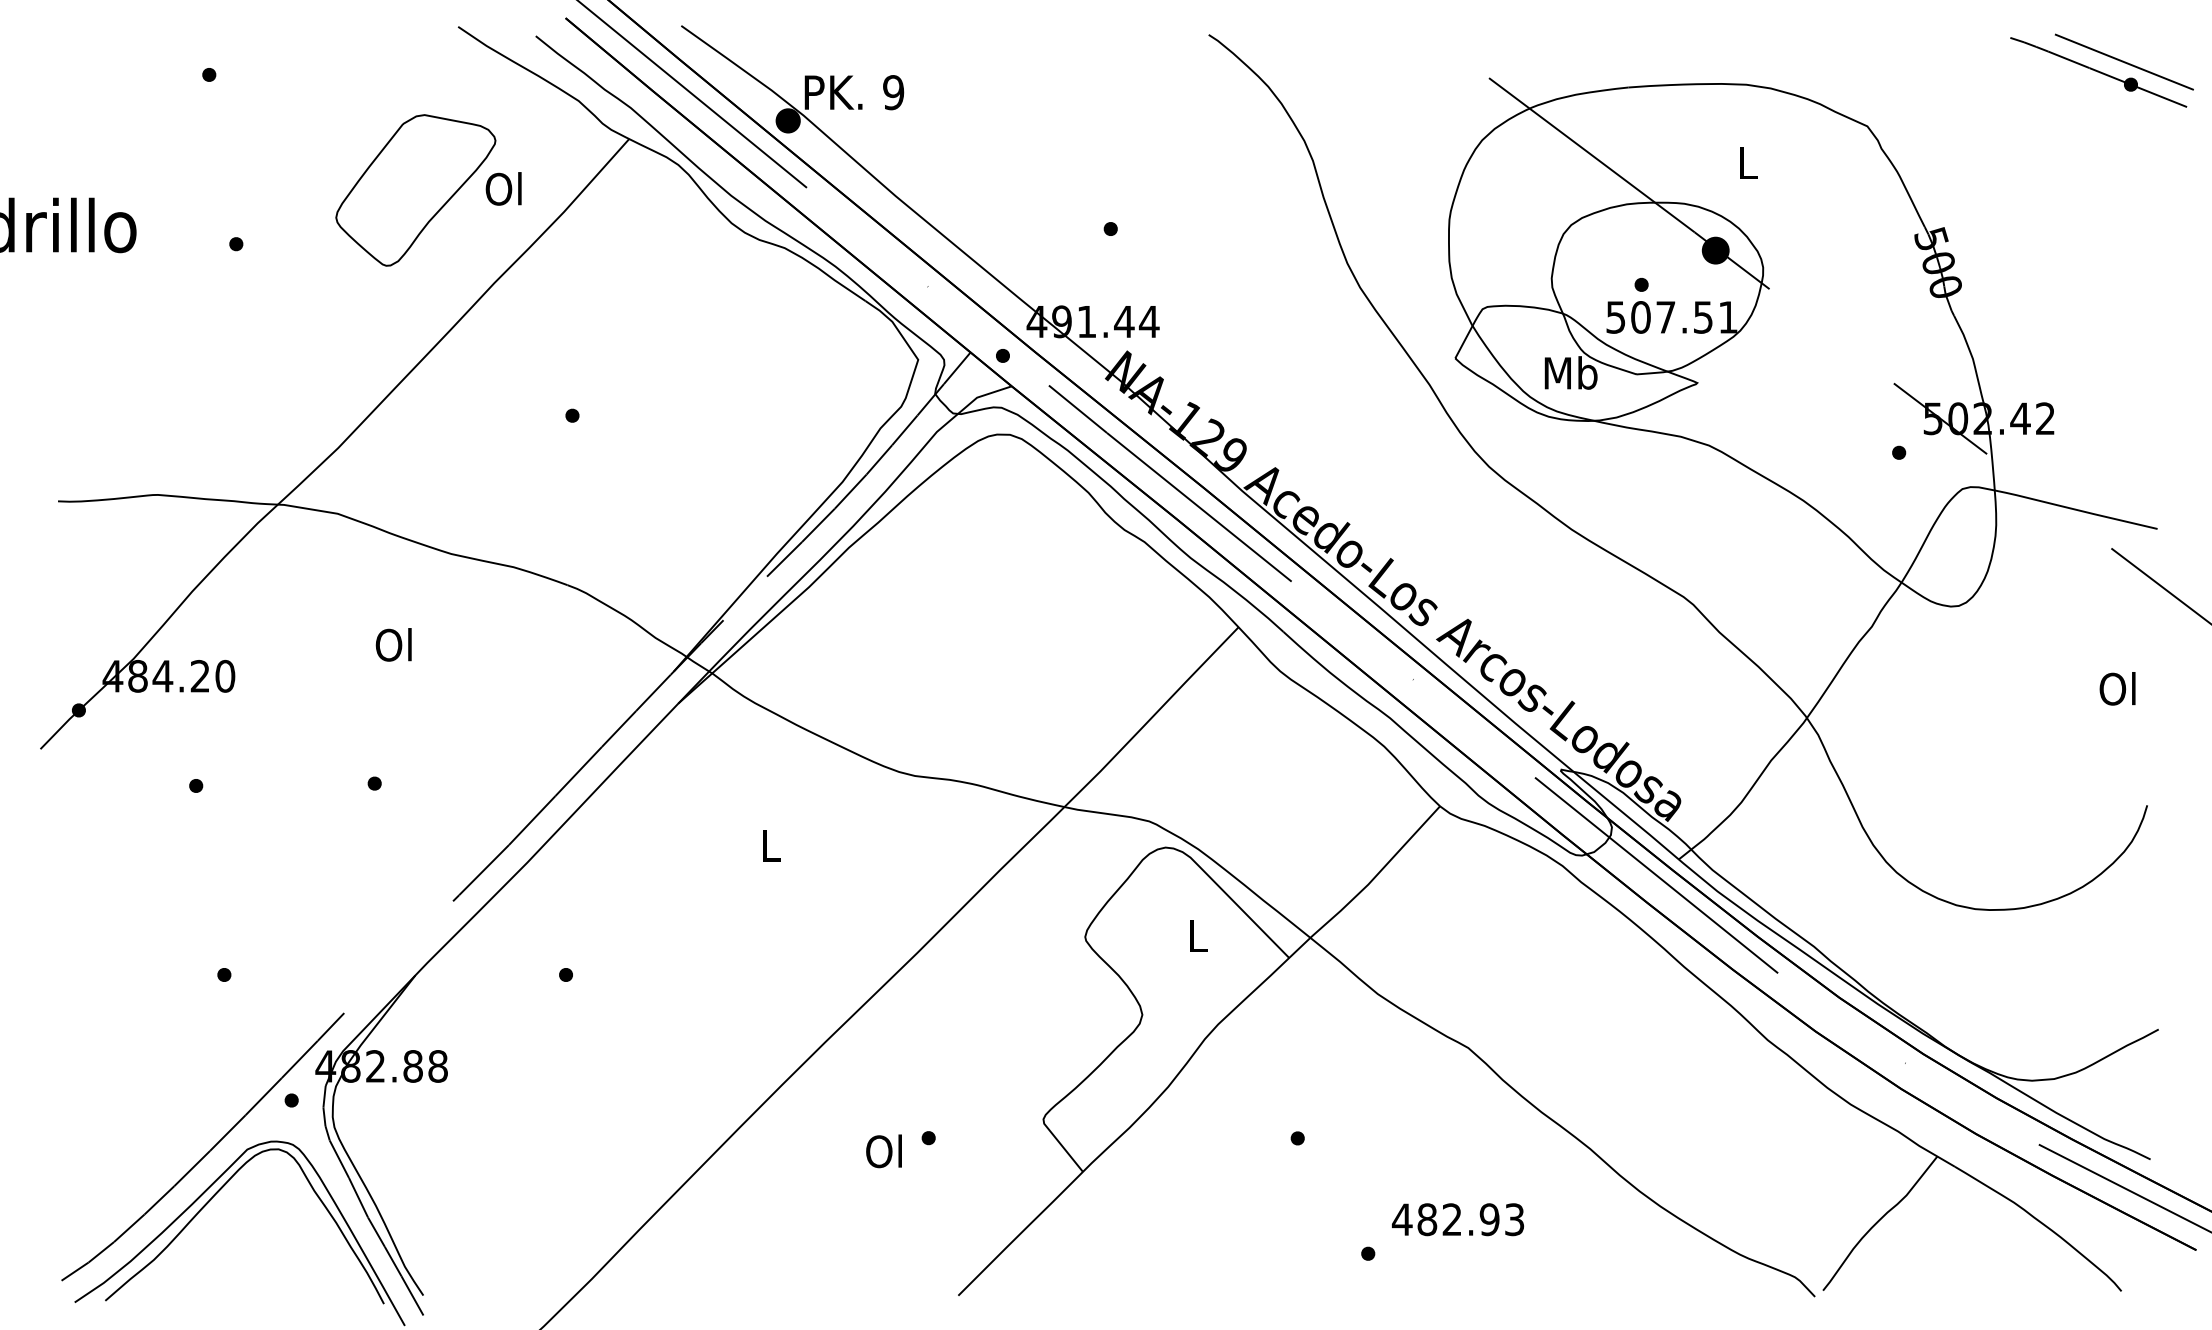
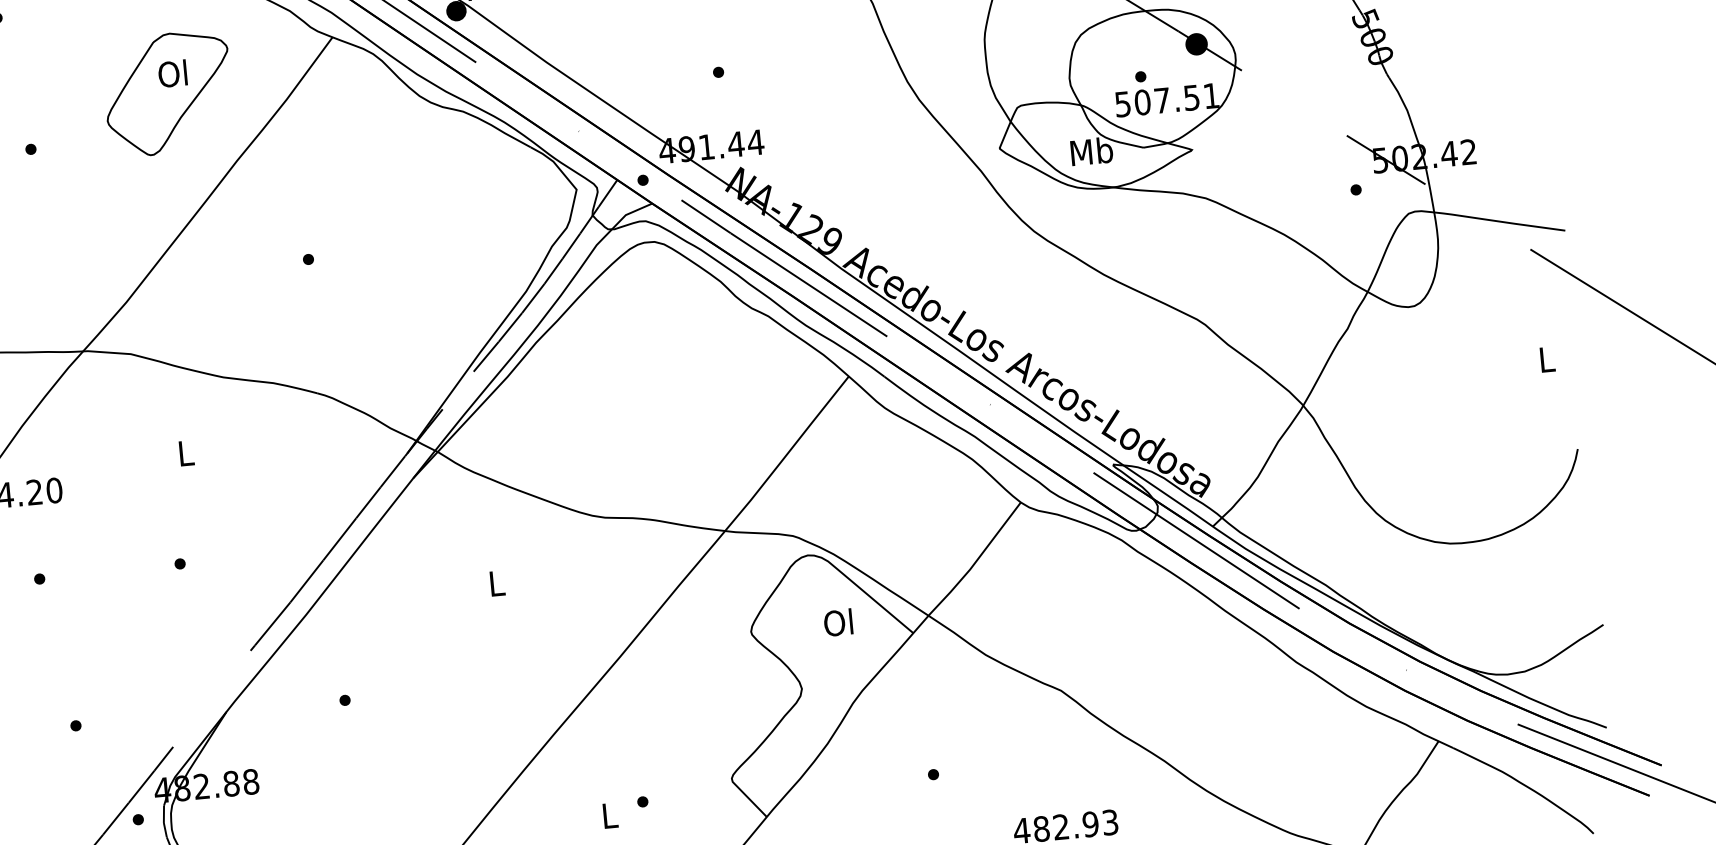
text: (503, 188) -> (172, 73), moved
text: (393, 644) -> (184, 452), Ol -> L
text: (2117, 688) -> (1545, 359), Ol -> L
text: (1195, 935) -> (837, 622), L -> Ol
text: (883, 1151) -> (608, 815), Ol -> L

